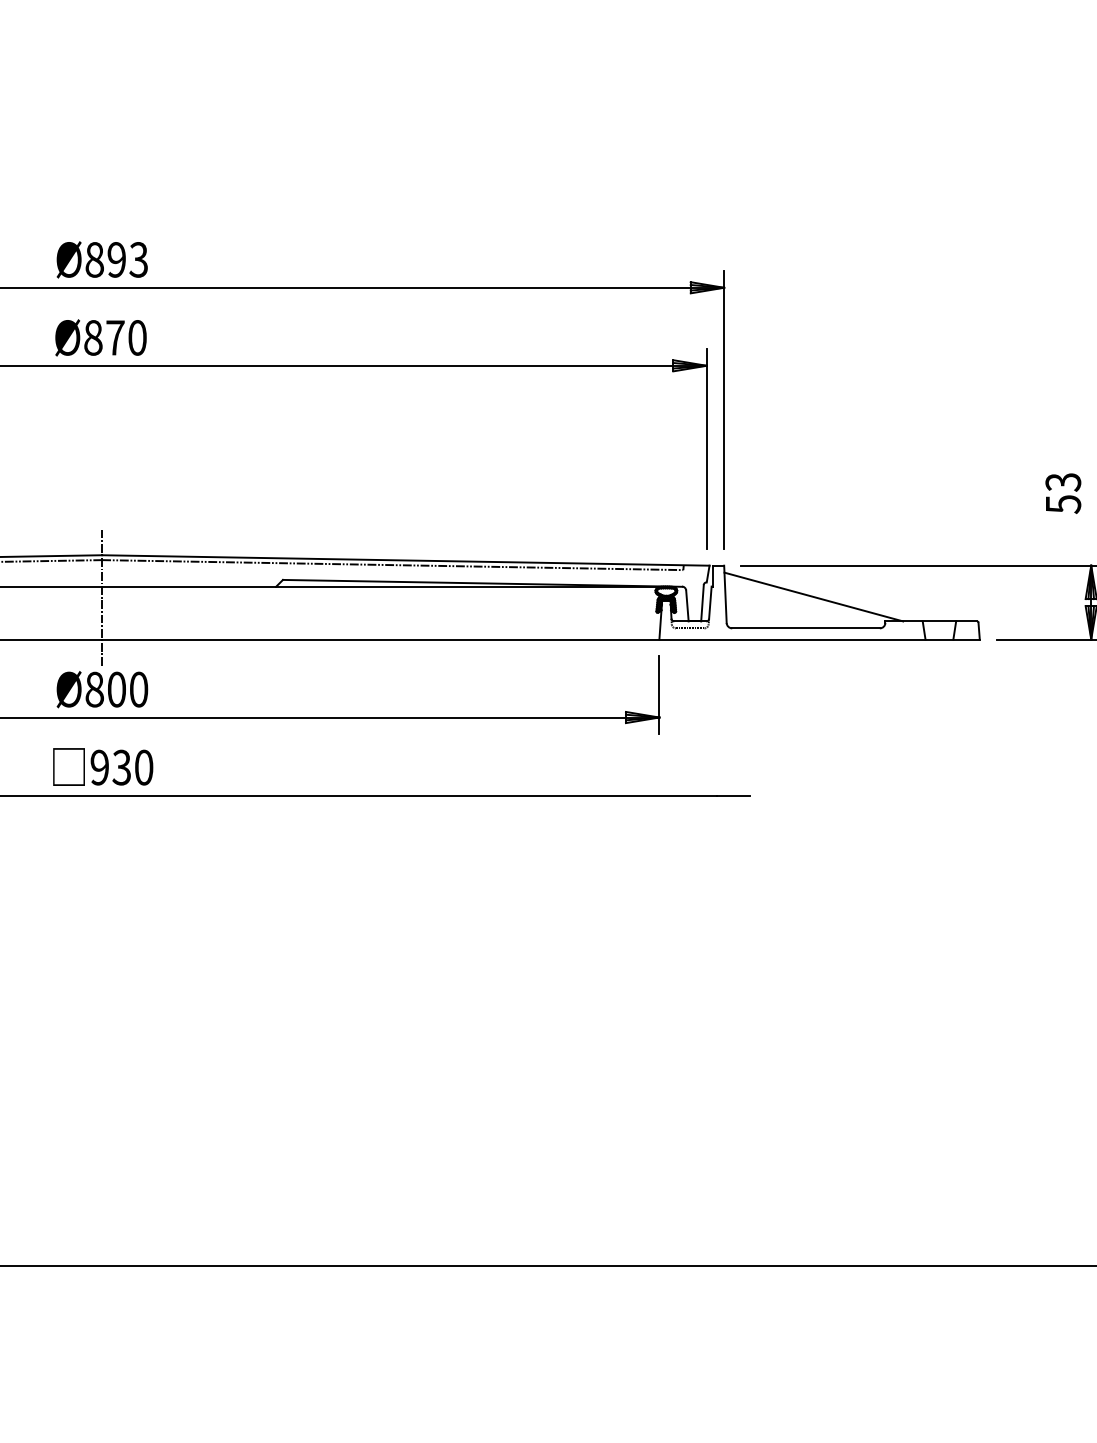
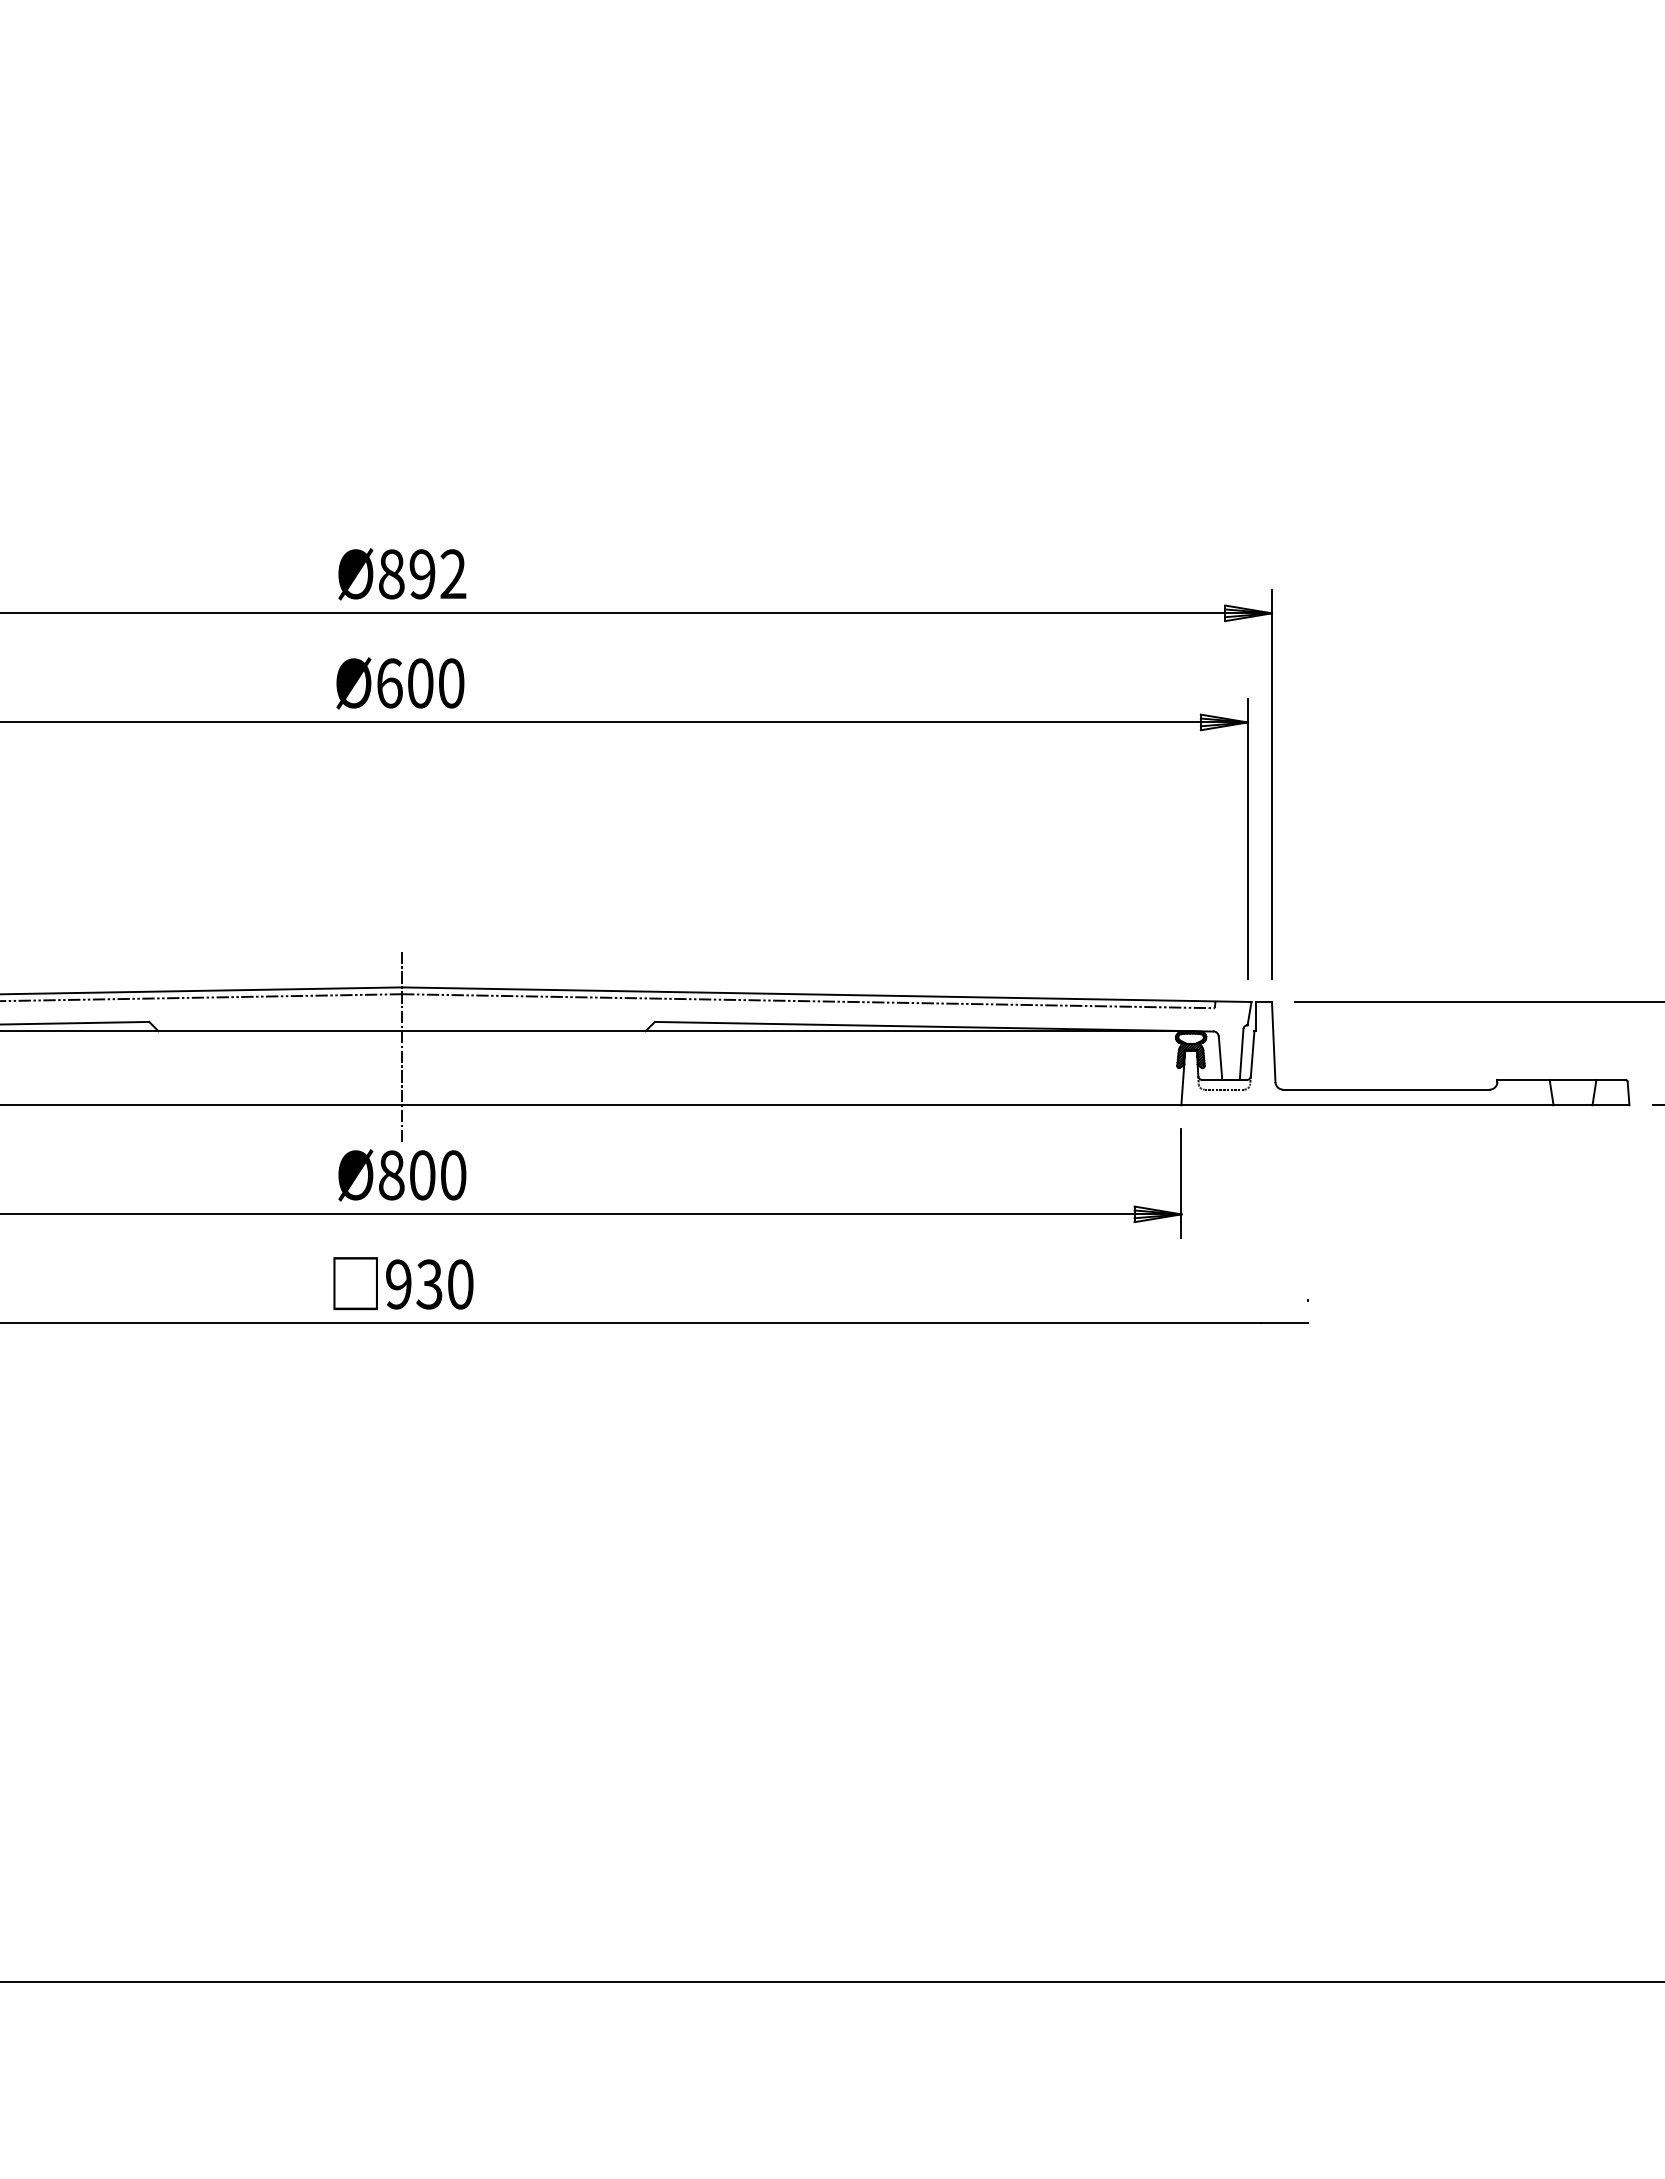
text: (138, 260) -> (453, 574), Ø893 -> Ø892
text: (104, 337) -> (405, 683), Ø870 -> Ø600
line: (813, 596) -> (1397, 1045), removed

